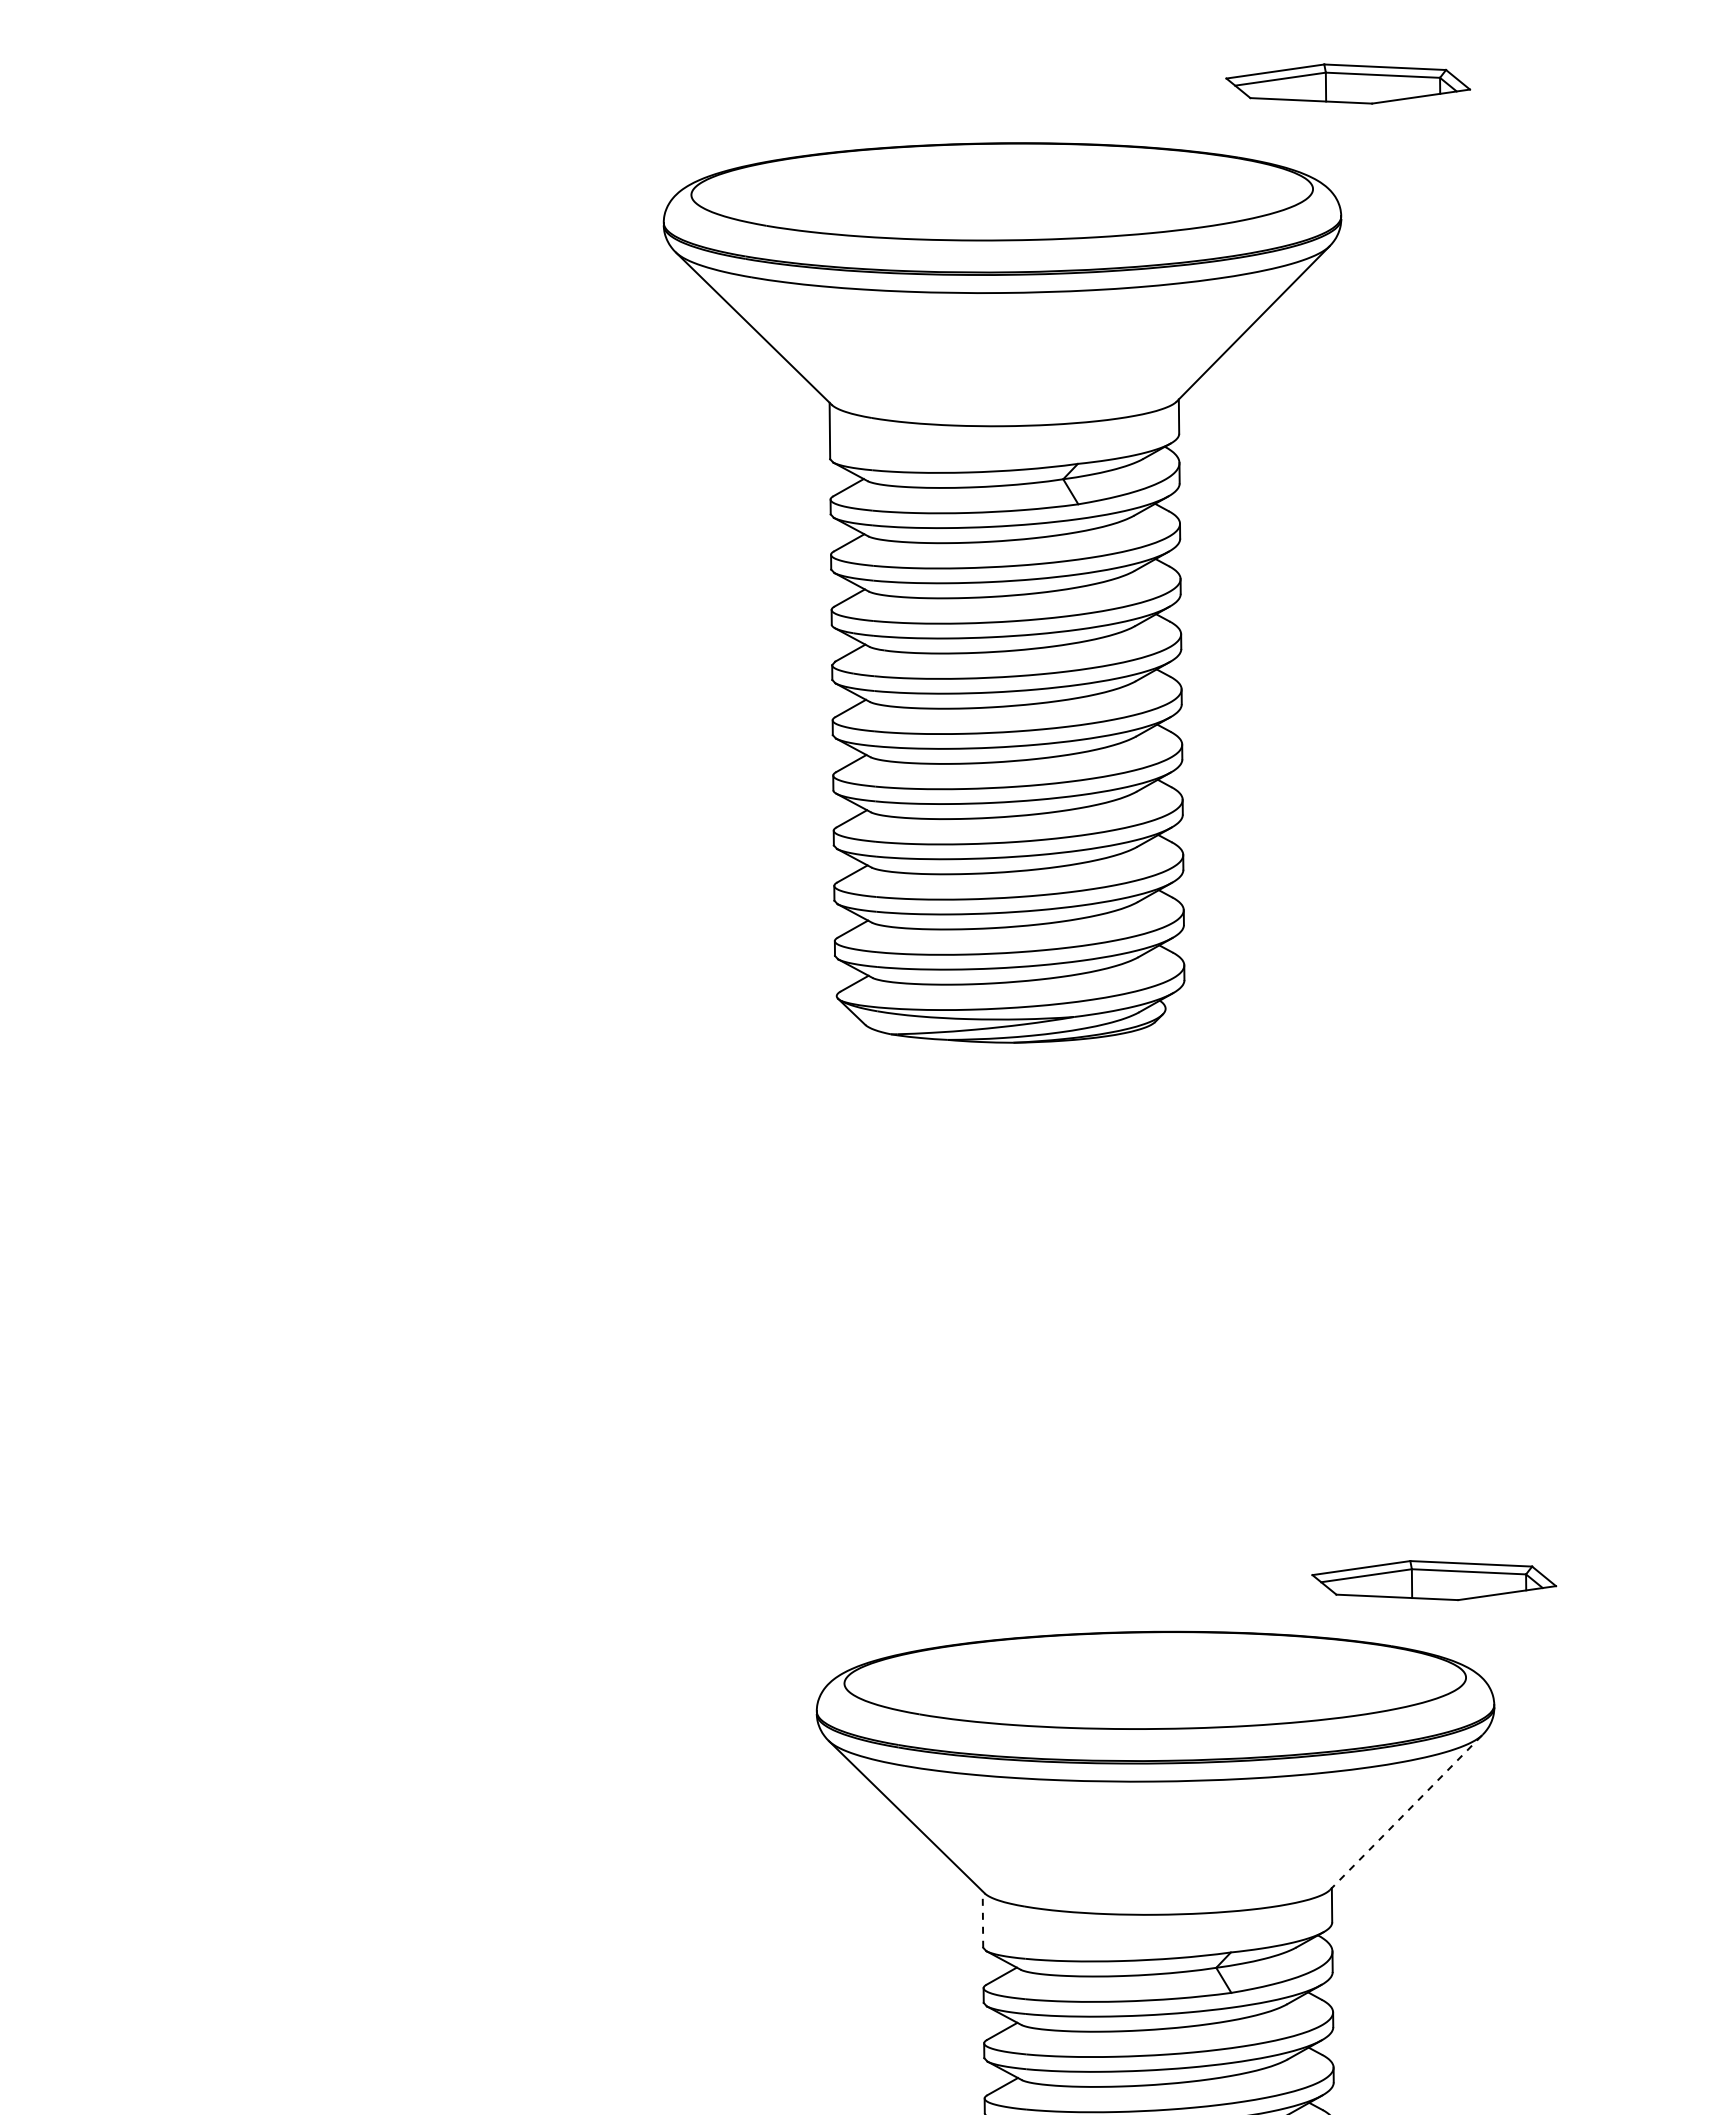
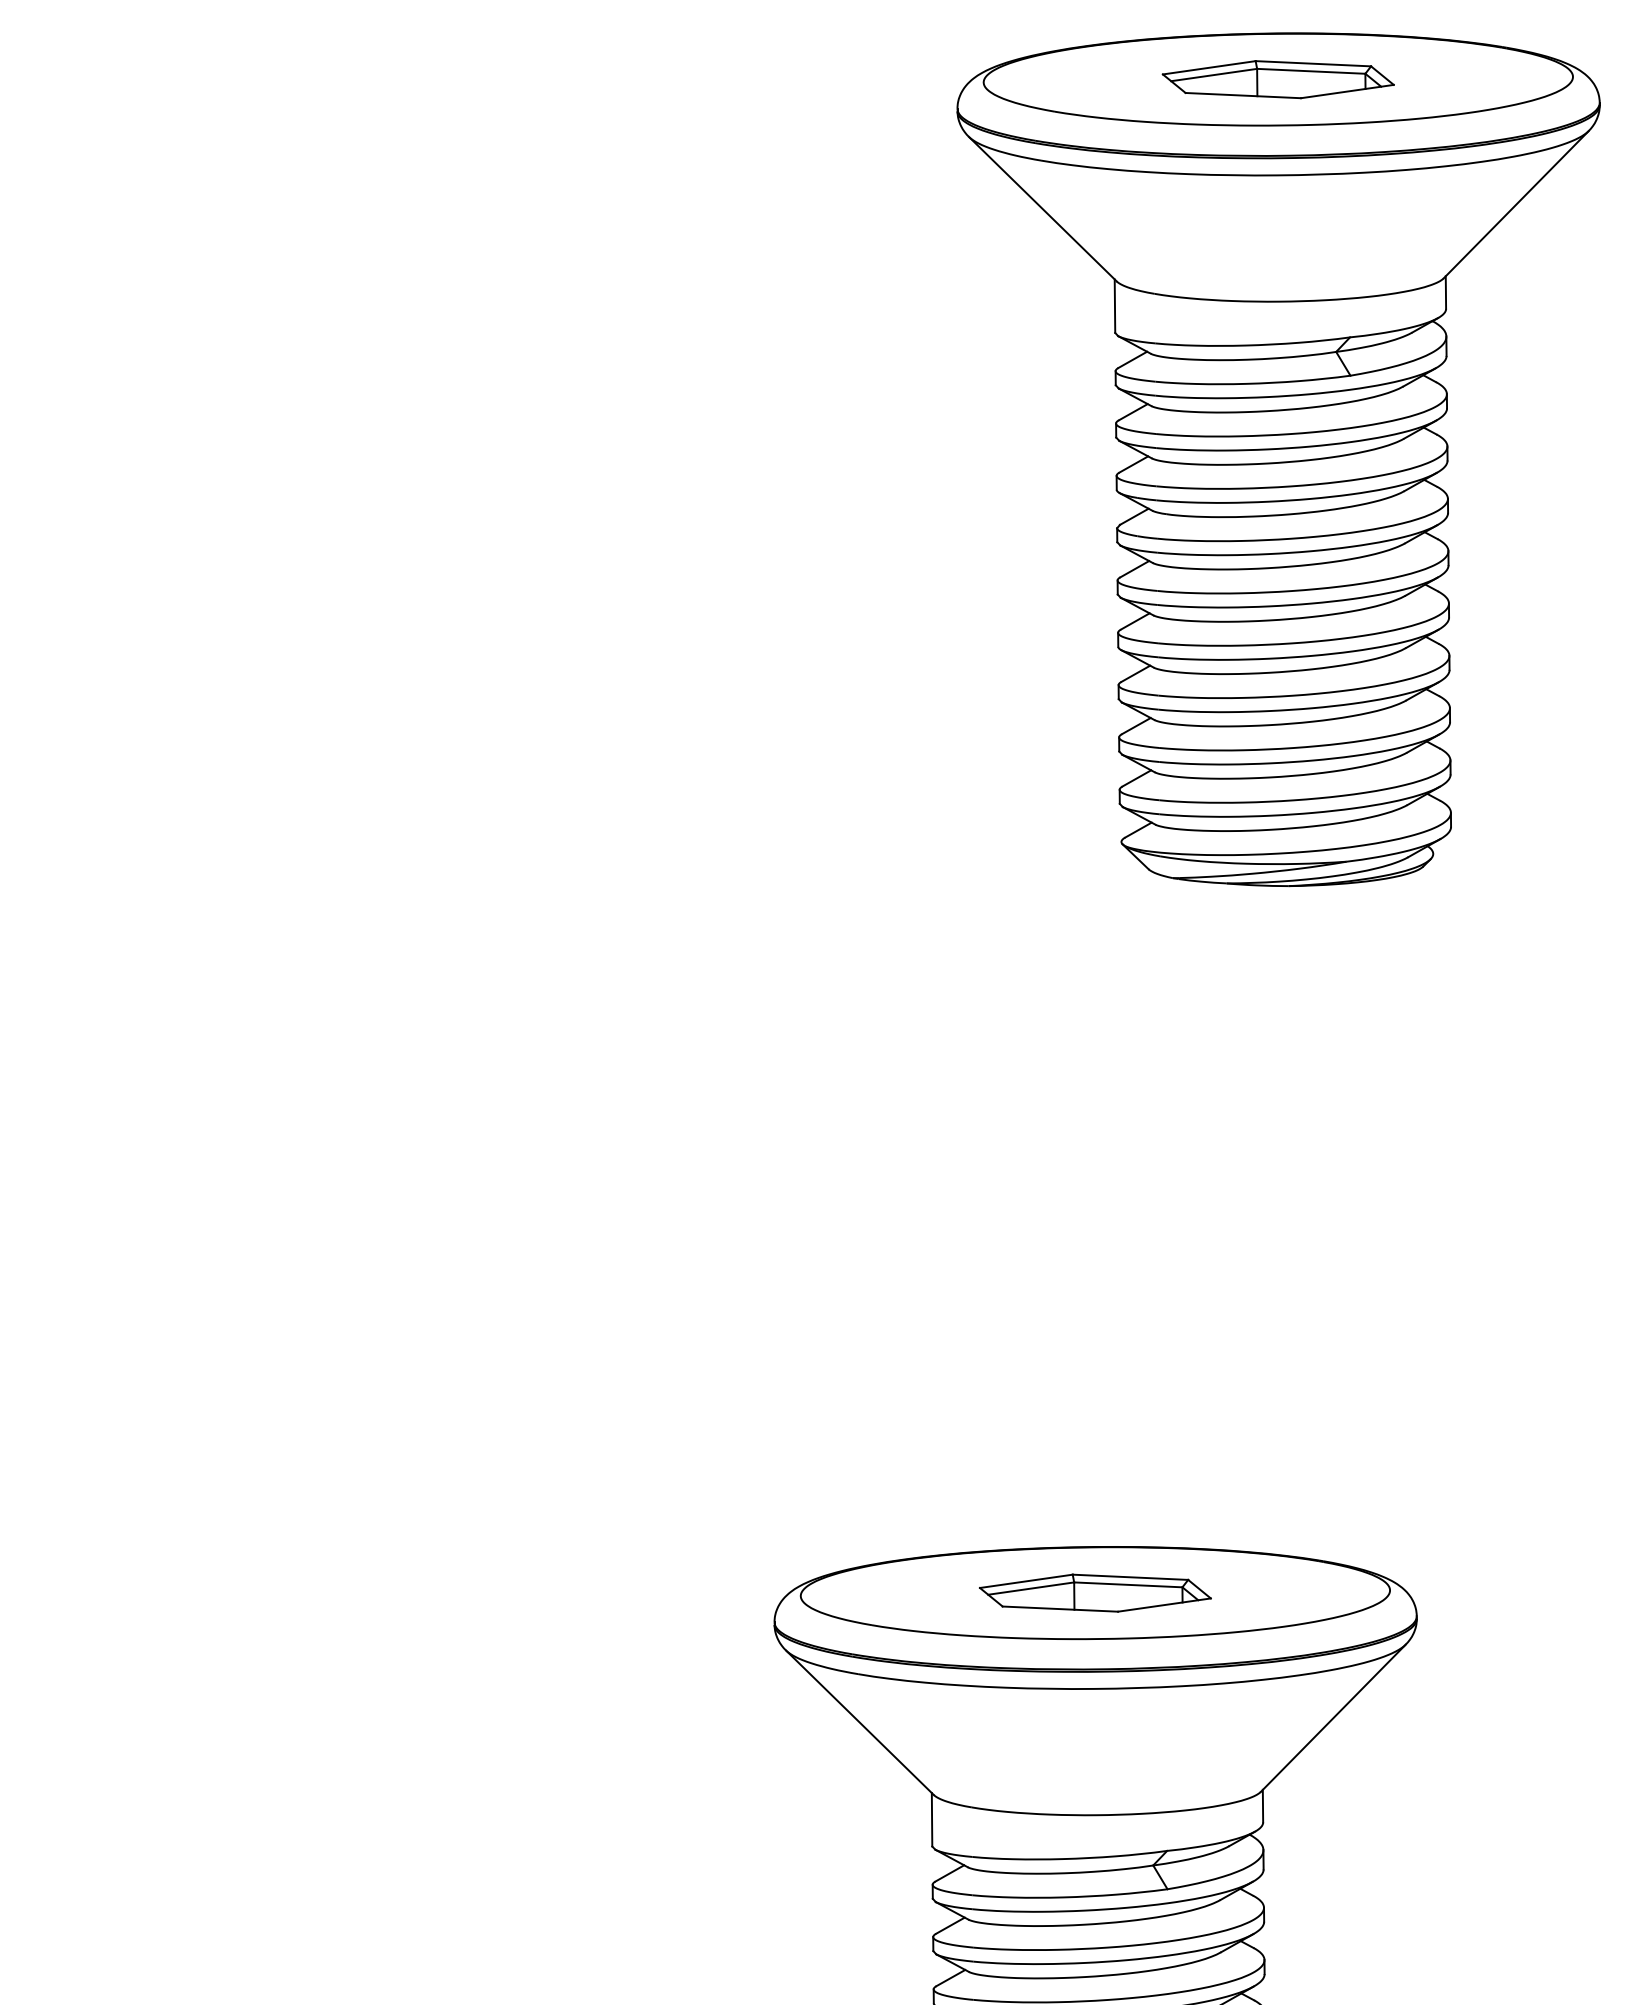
part: (1002, 592) -> (1278, 459), moved
part: (1434, 1580) -> (1095, 1593), moved
line: (1406, 1812) -> (1333, 1718), dashed -> solid
line: (982, 1919) -> (931, 1819), dashed -> solid

